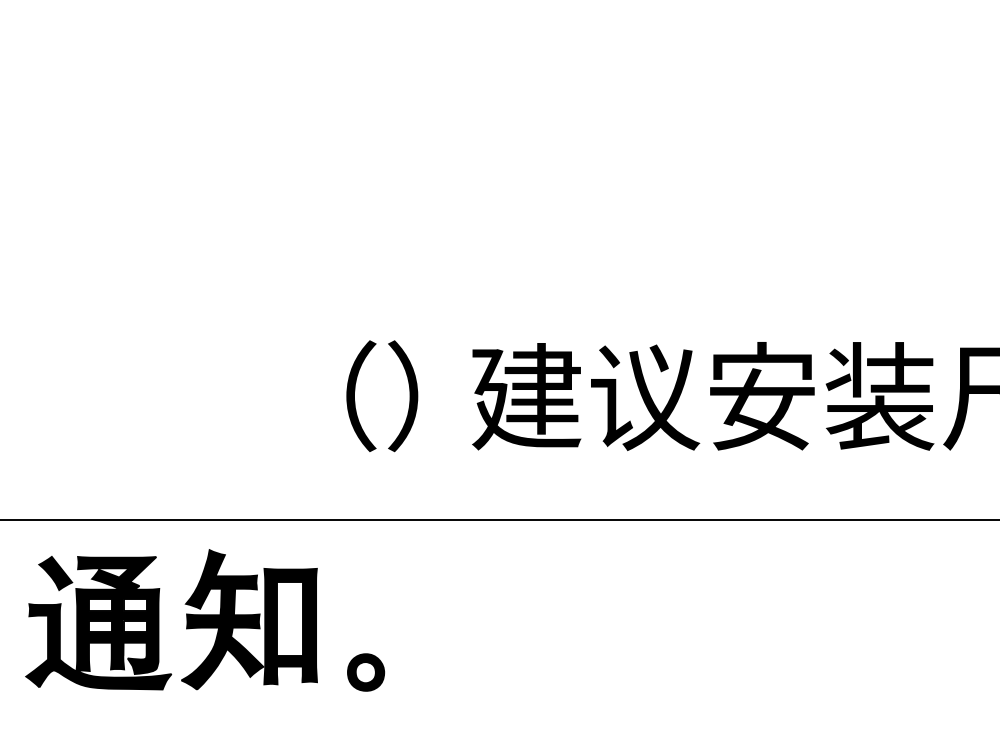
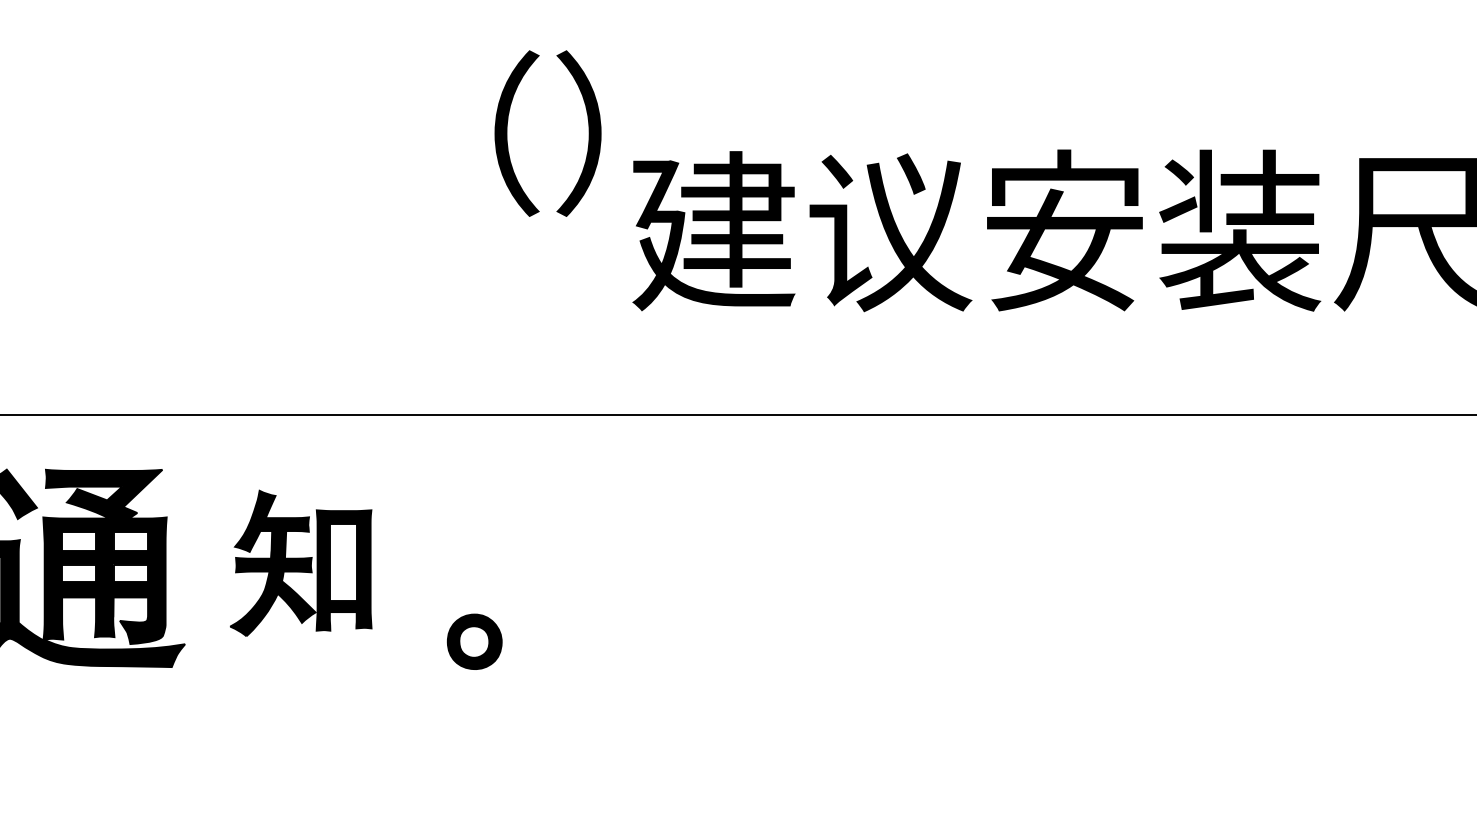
text: (382, 396) -> (548, 134), moved
part: (249, 619) -> (301, 562), size x0.7

